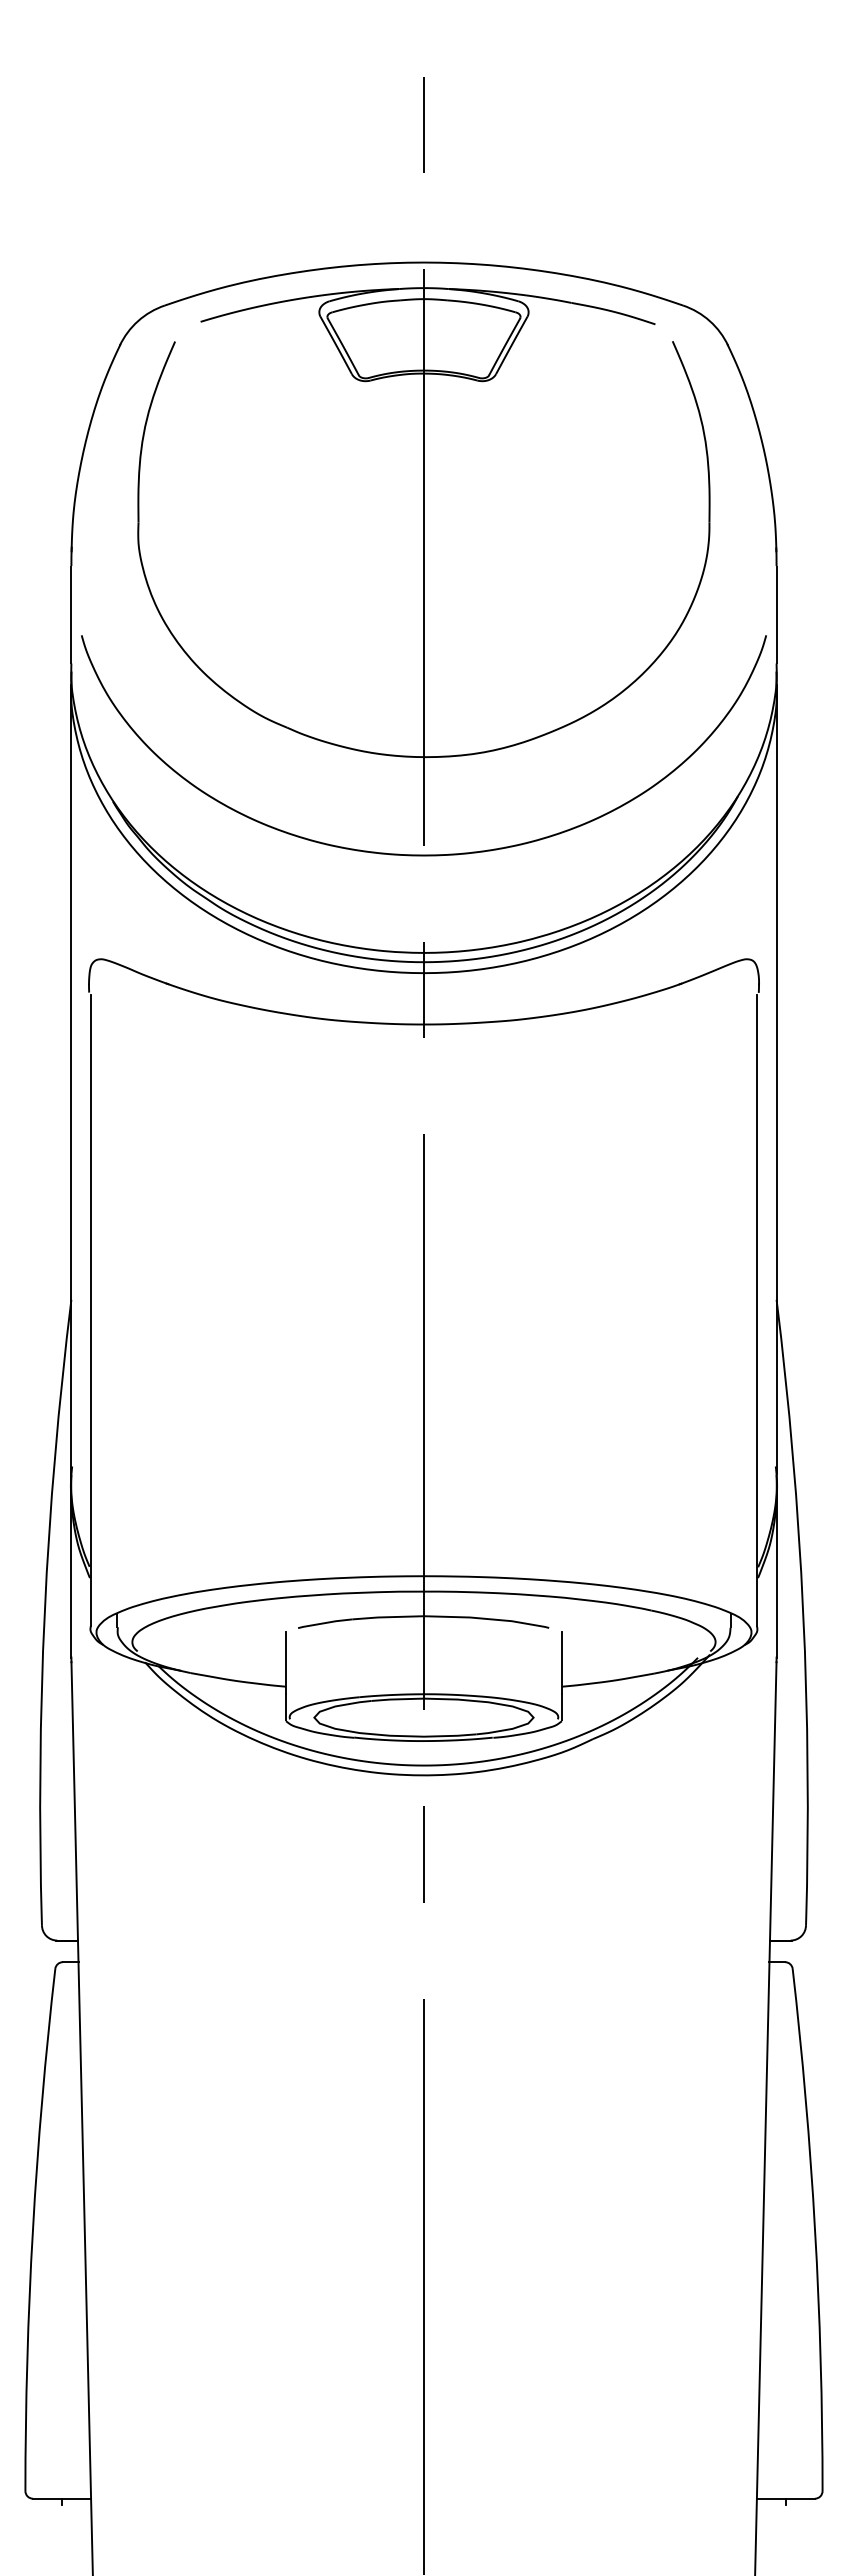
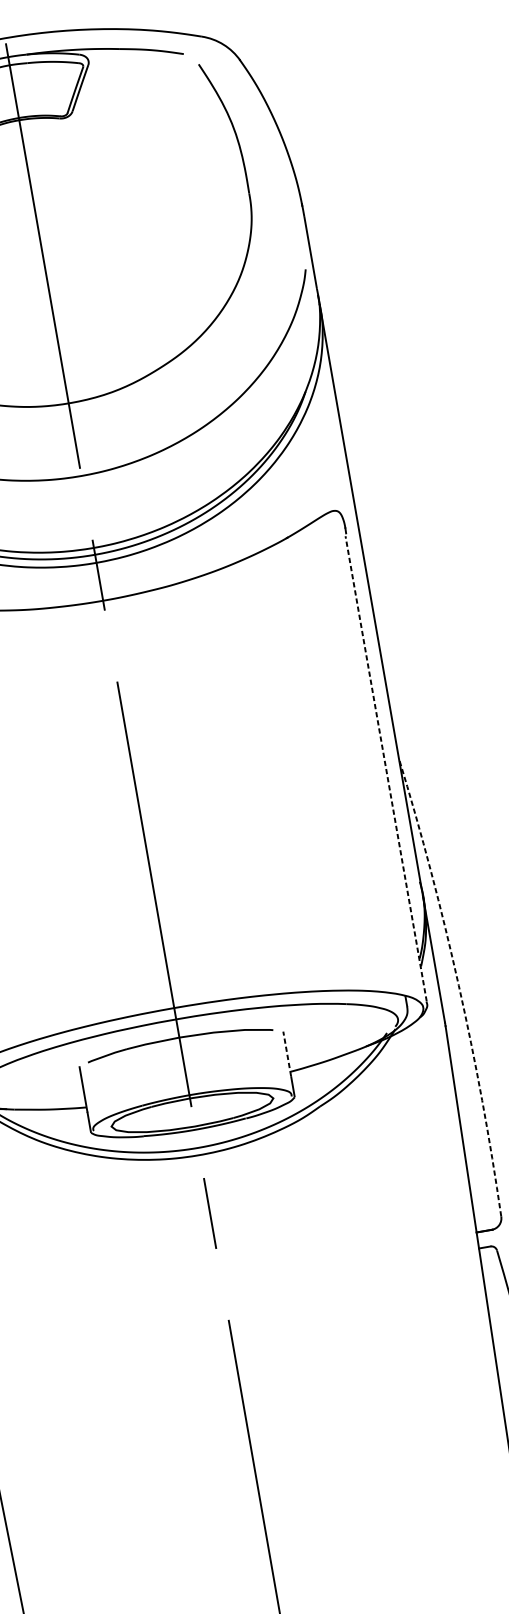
line: (757, 1309) -> (386, 768), solid -> dashed
arc: (803, 1611) -> (458, 985), solid -> dashed
line: (561, 1661) -> (286, 1053), solid -> dashed

